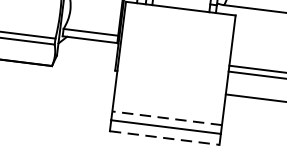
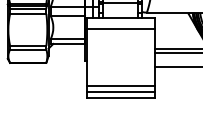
line: (178, 25) -> (120, 28), added
line: (166, 118) -> (120, 86), dashed -> solid
line: (166, 138) -> (121, 98), dashed -> solid

